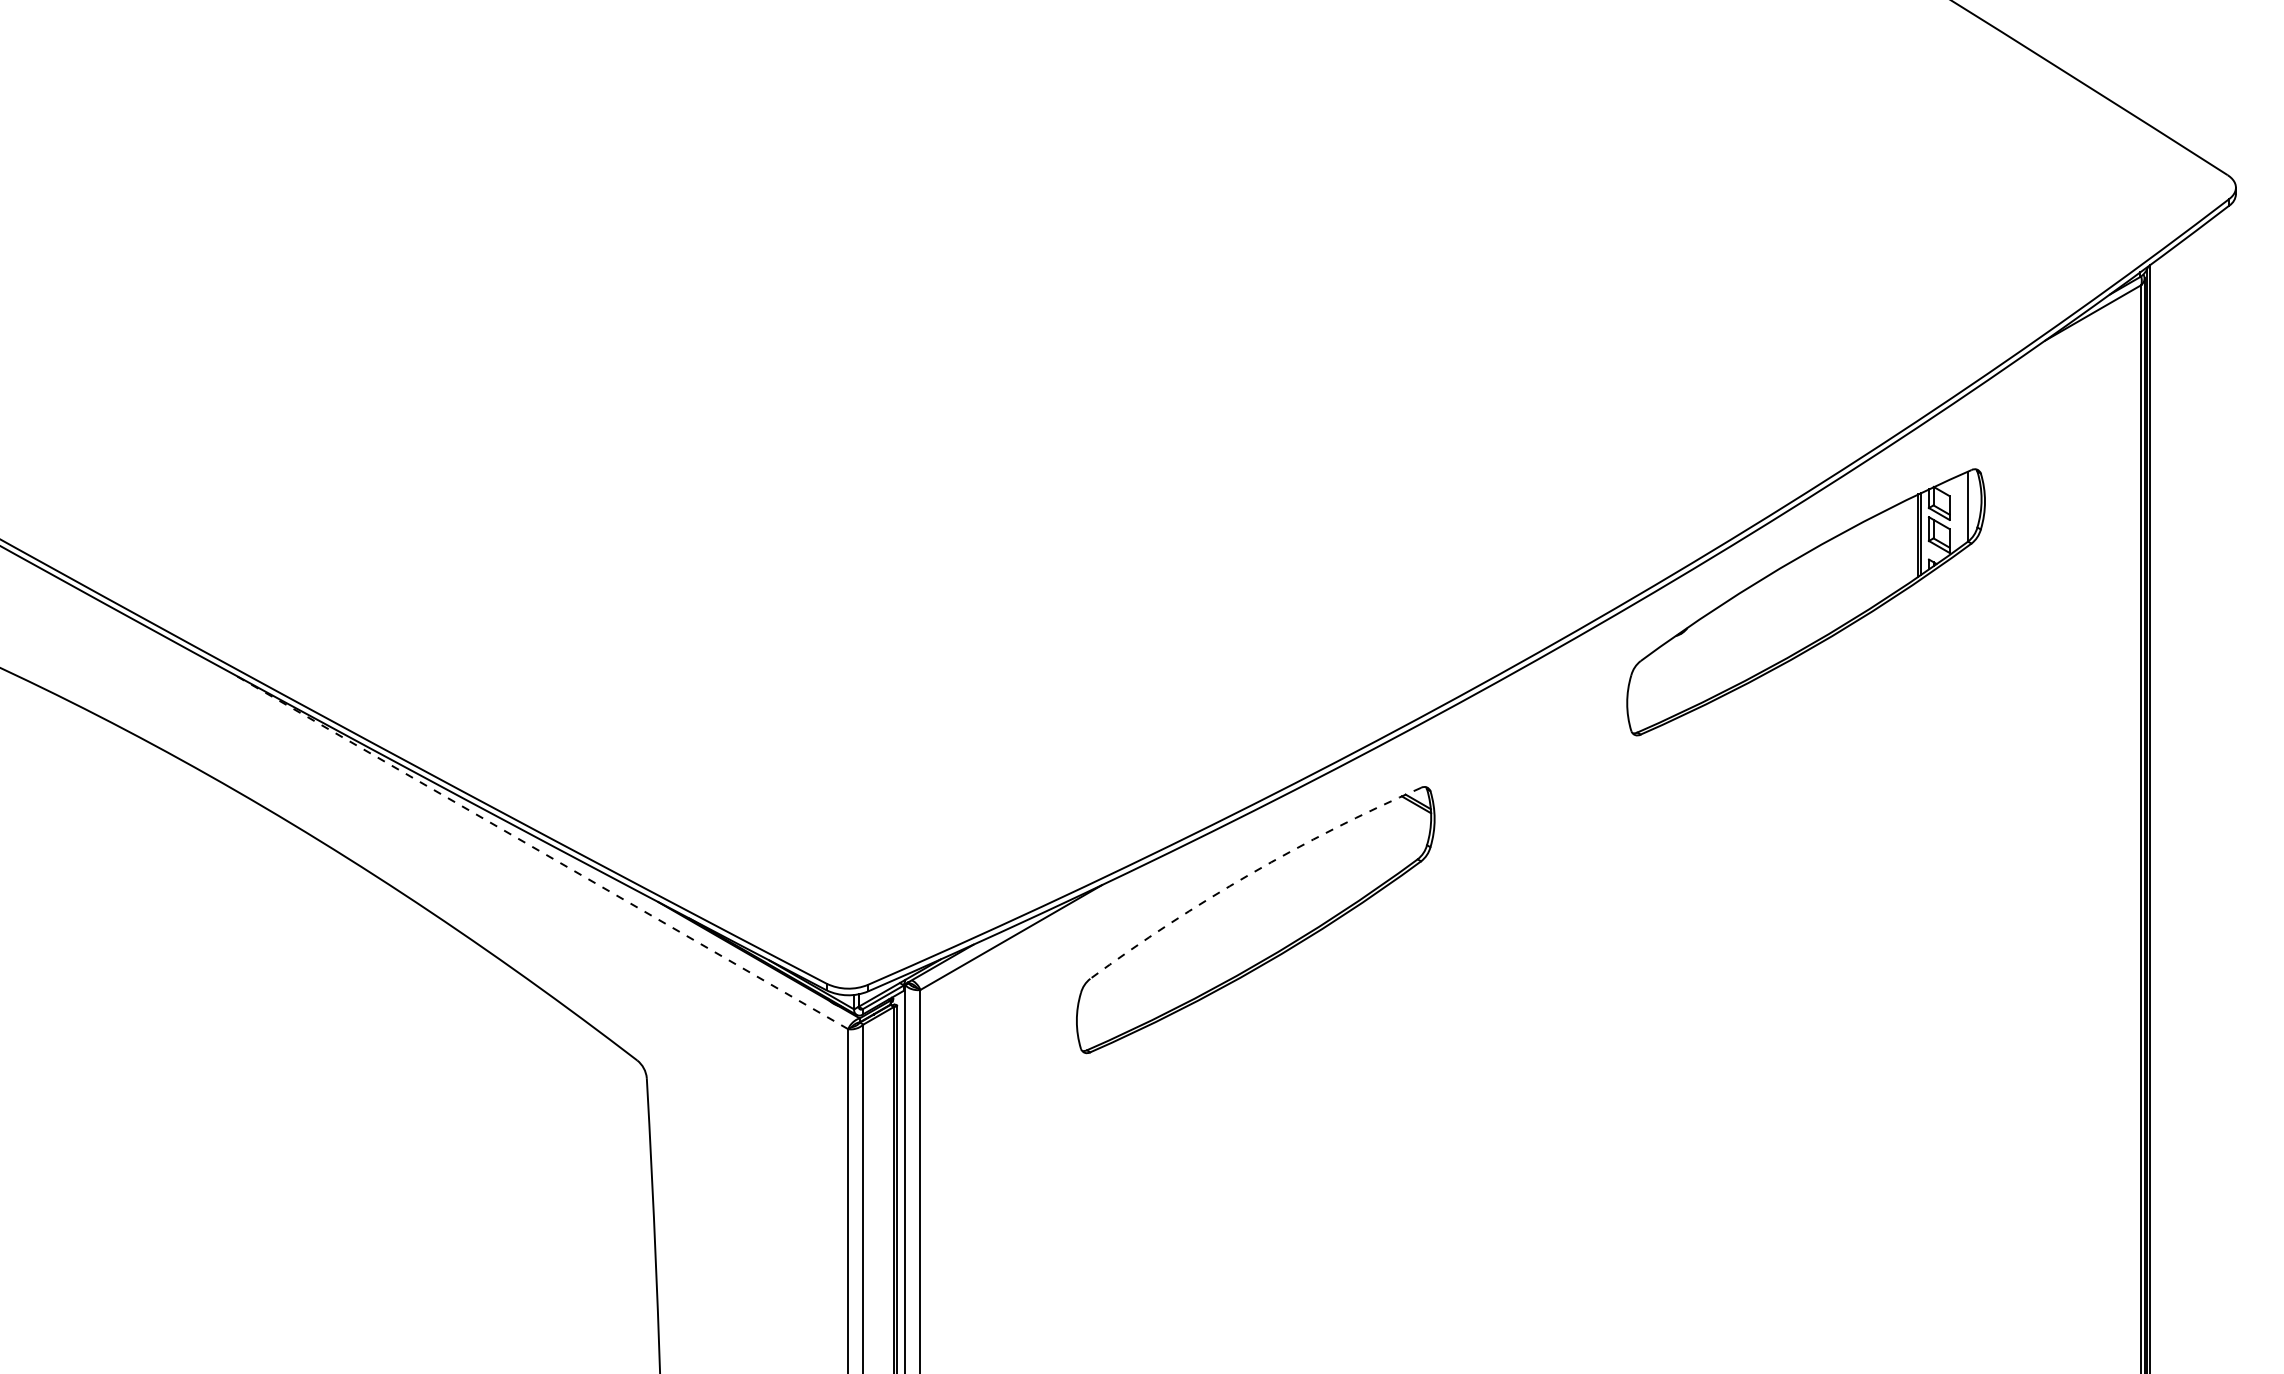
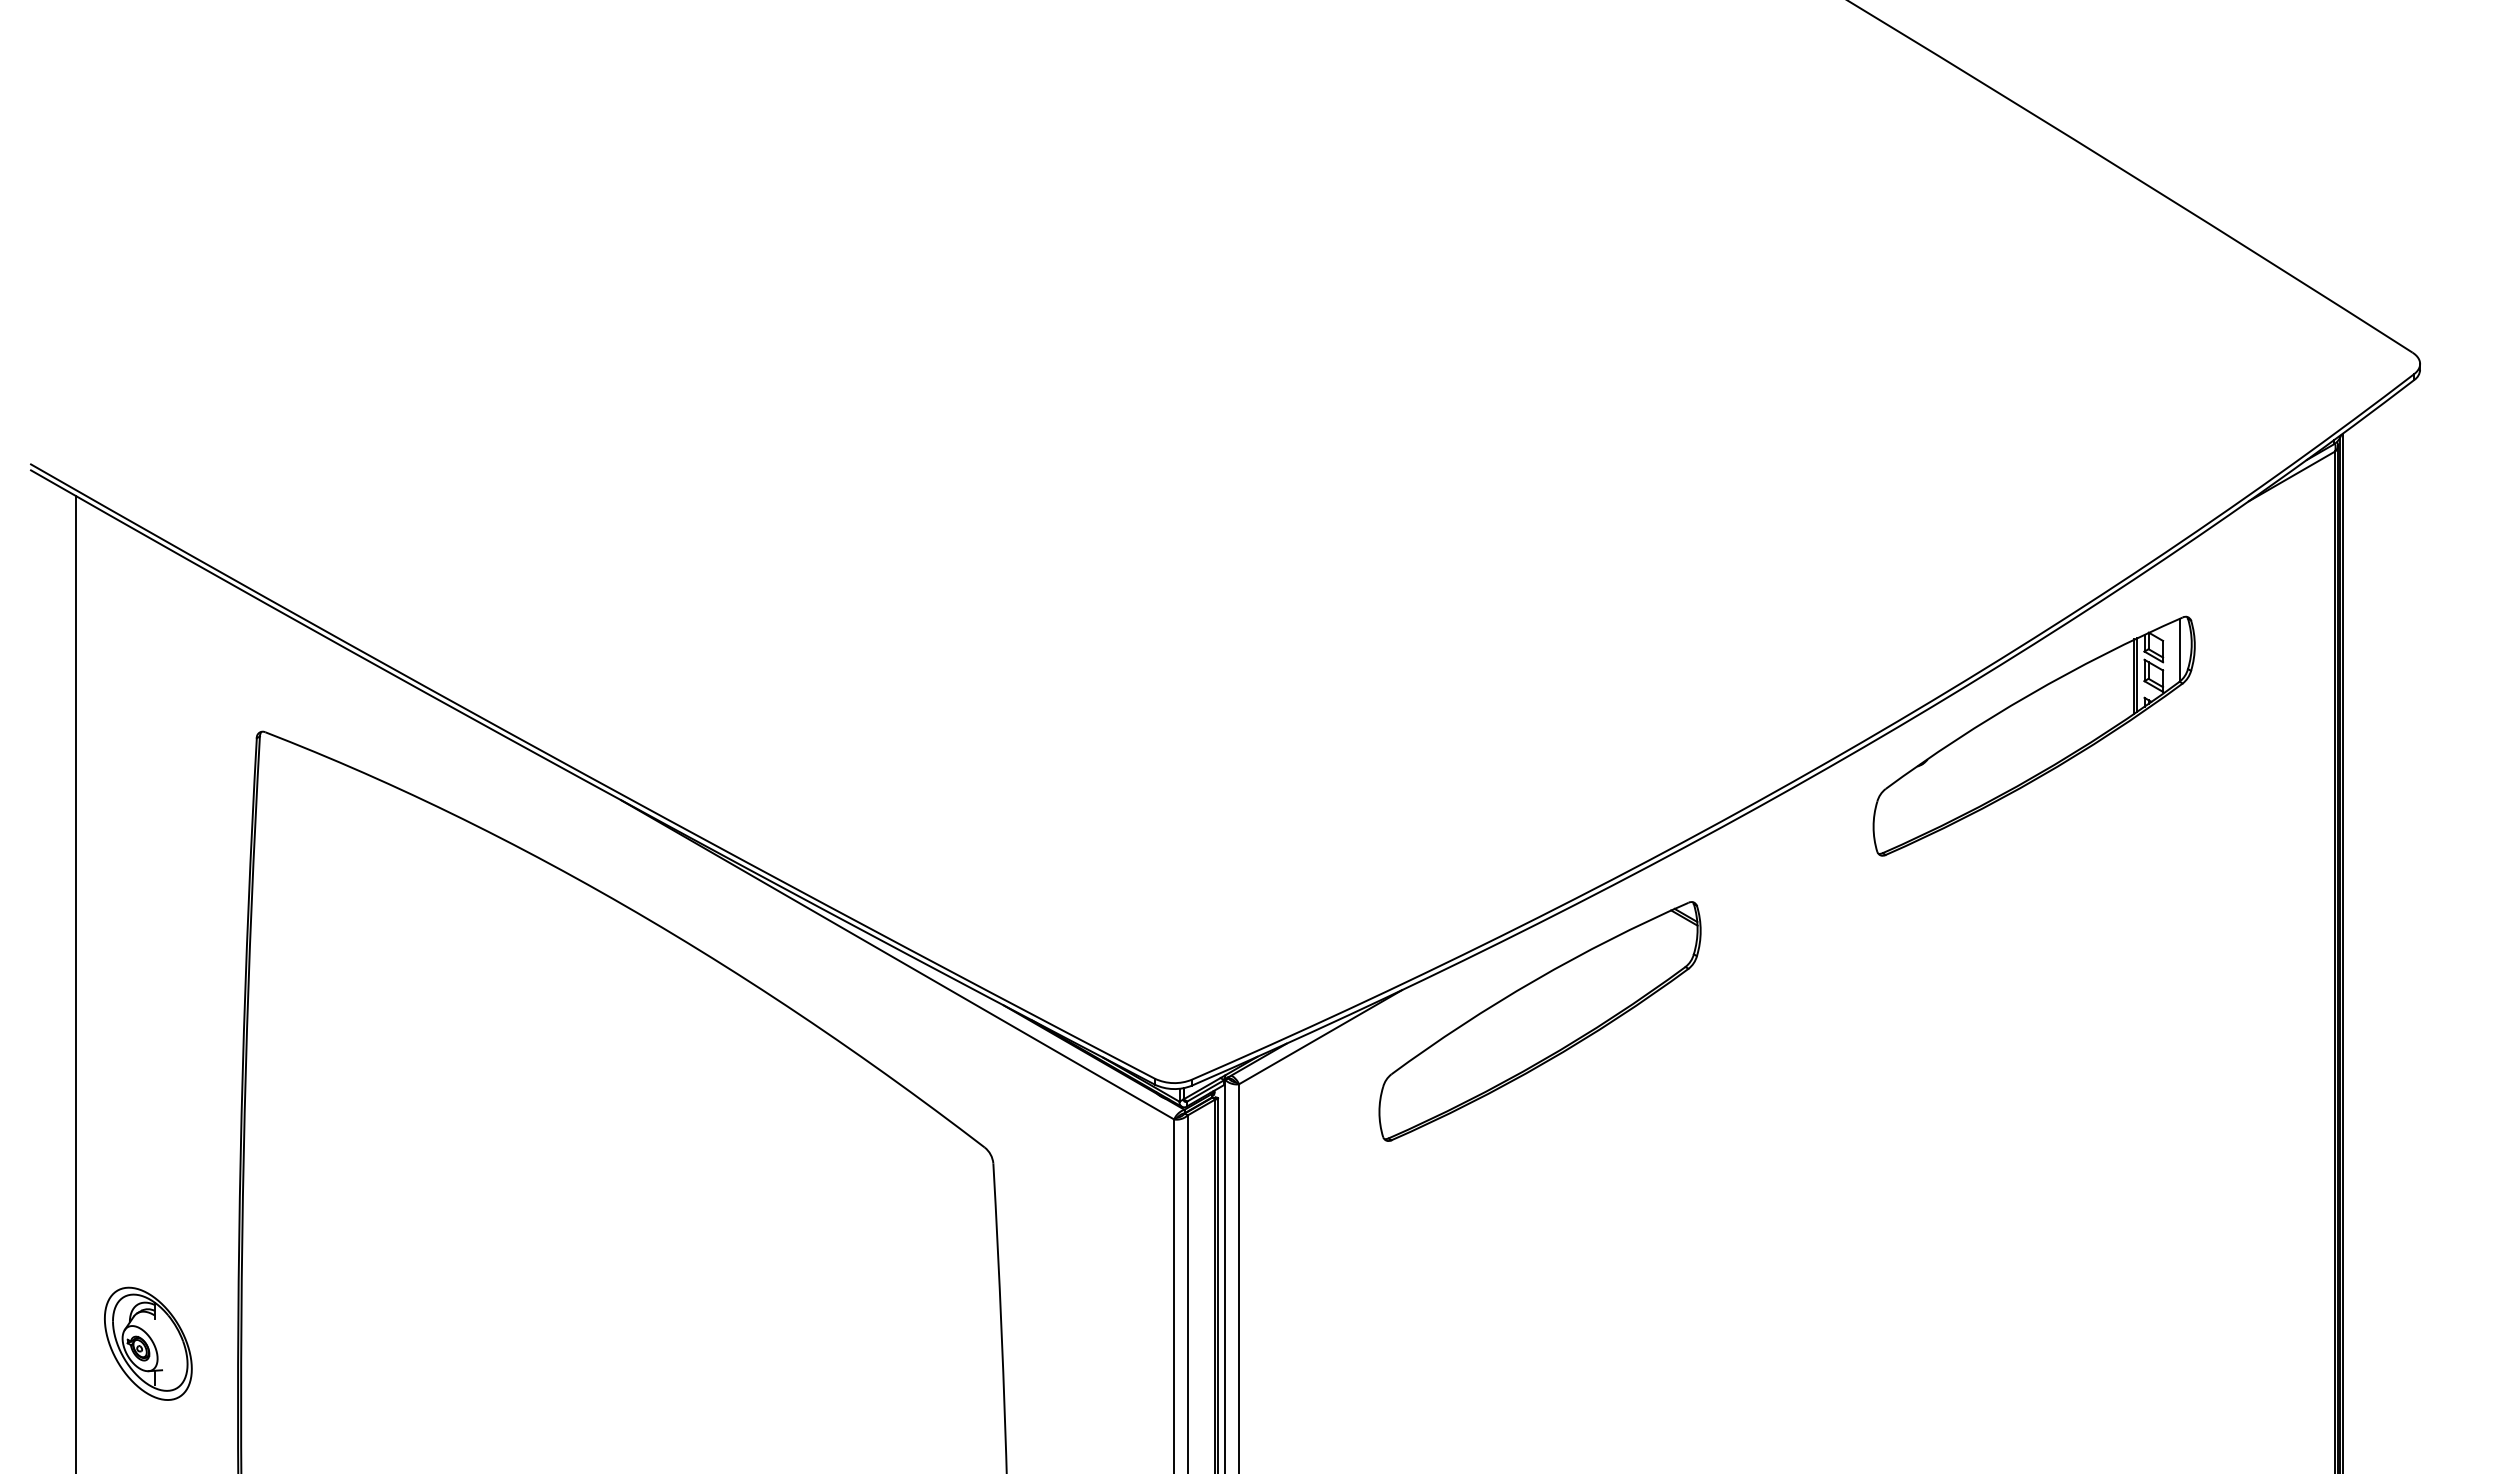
line: (540, 850) -> (897, 959), dashed -> solid
arc: (1250, 874) -> (1535, 980), dashed -> solid

